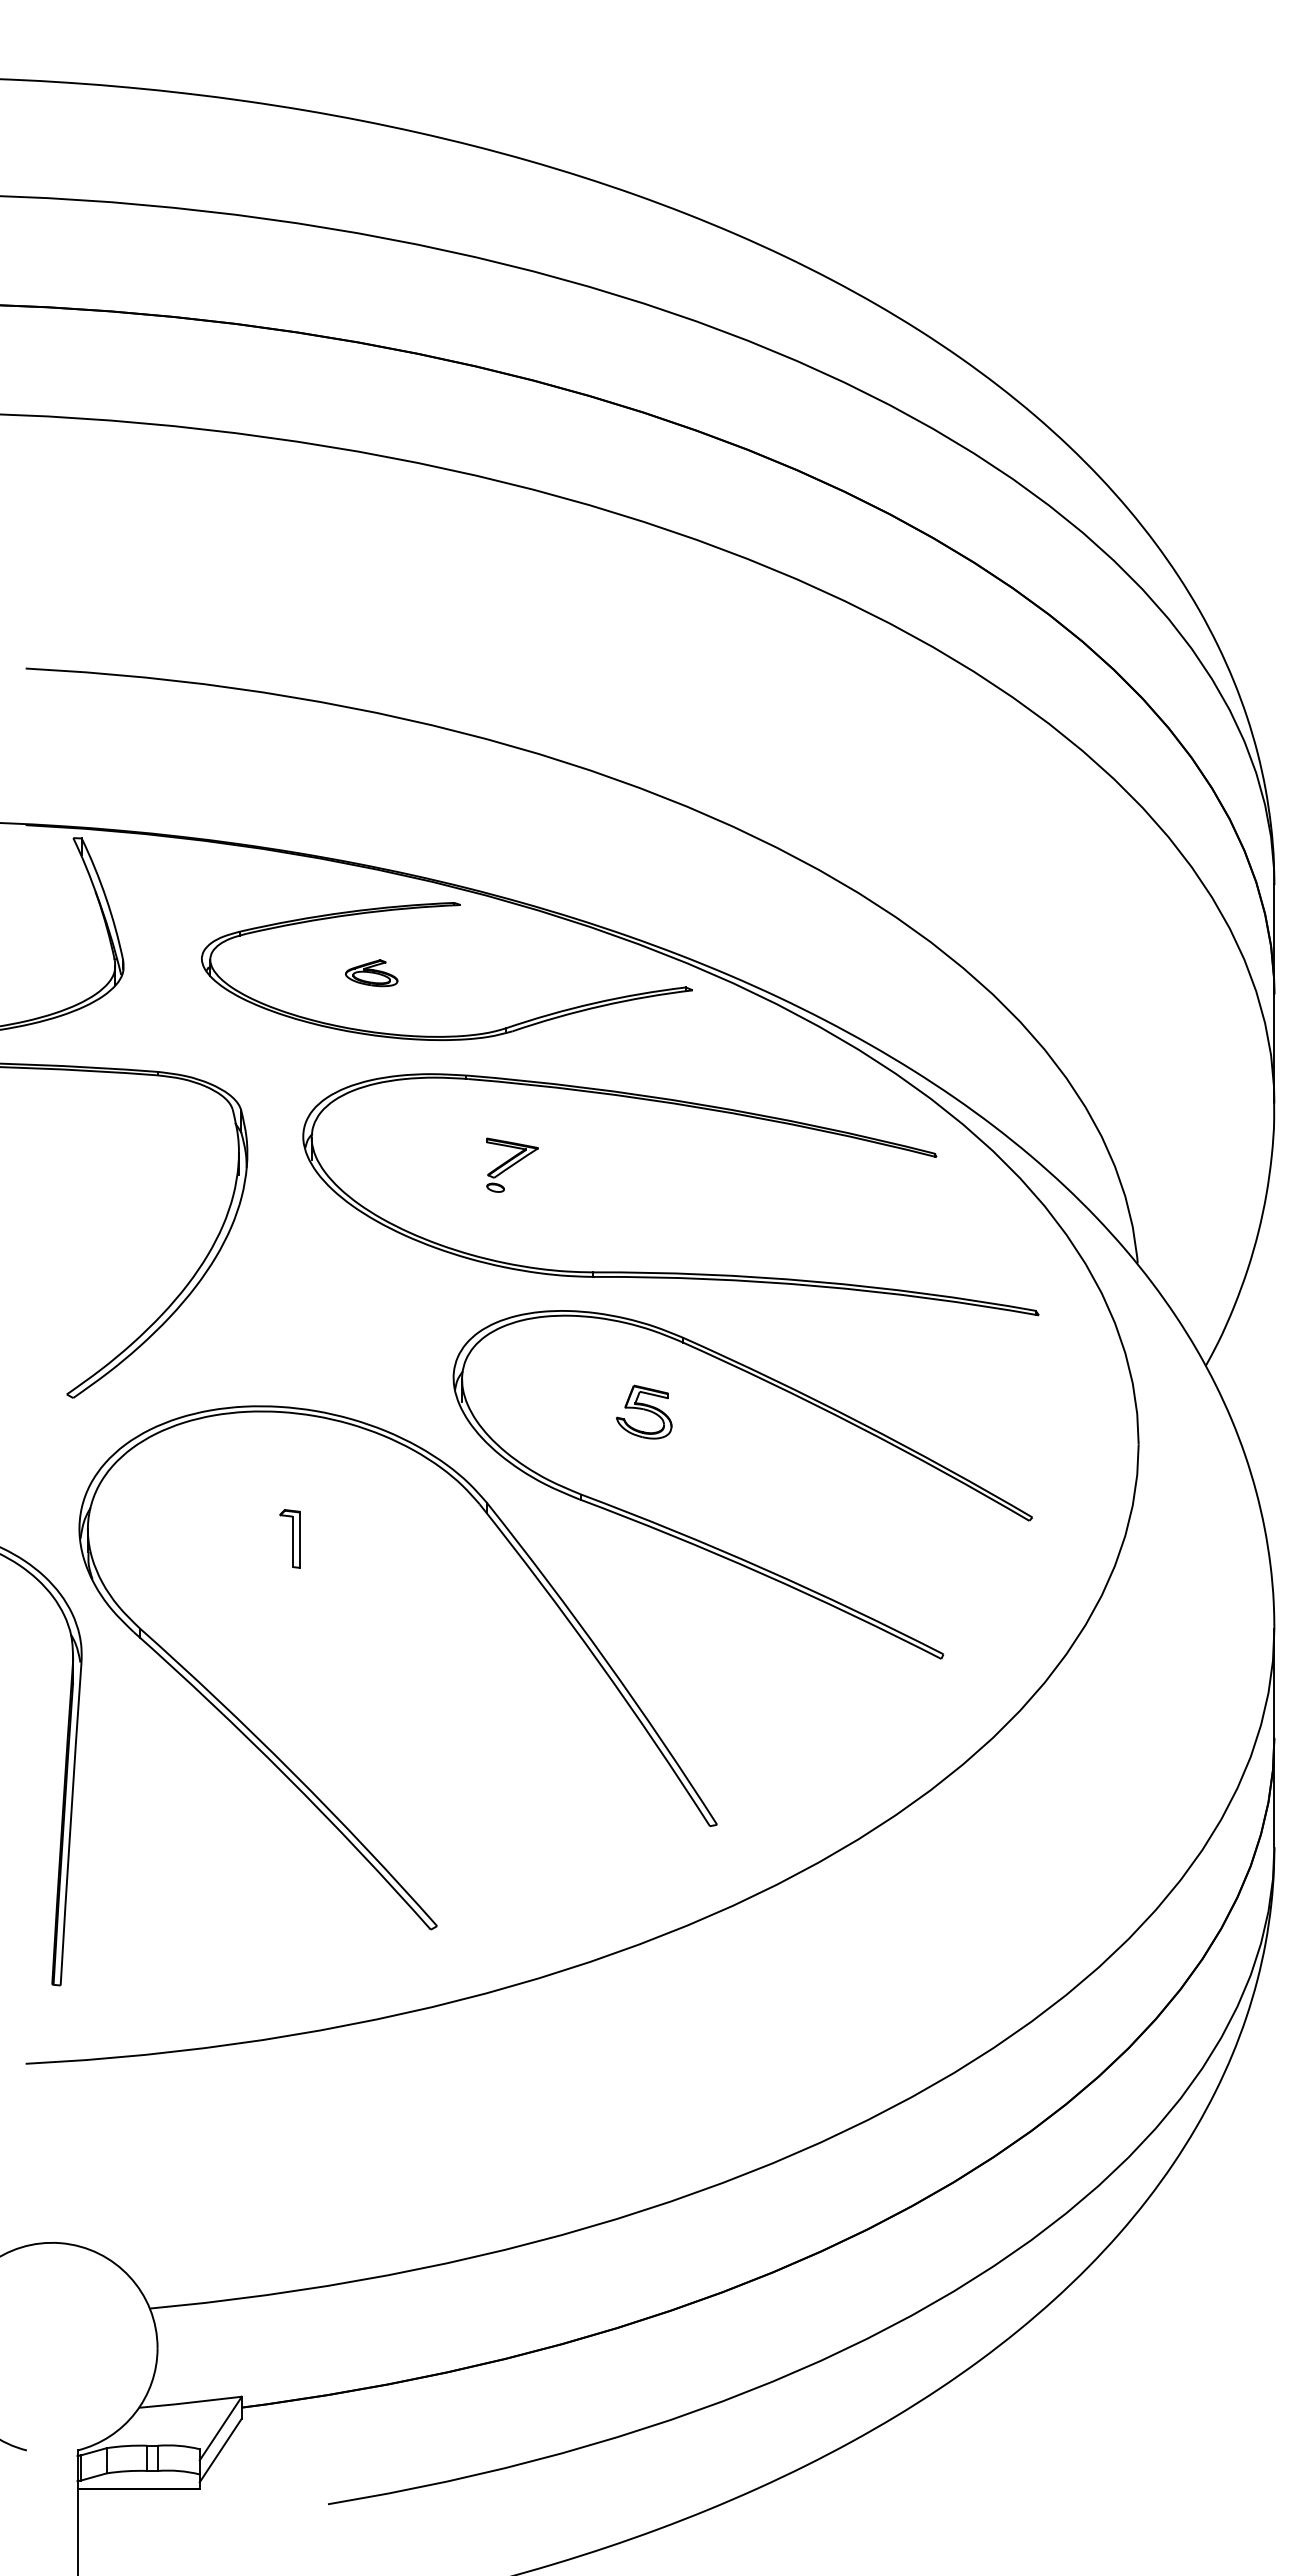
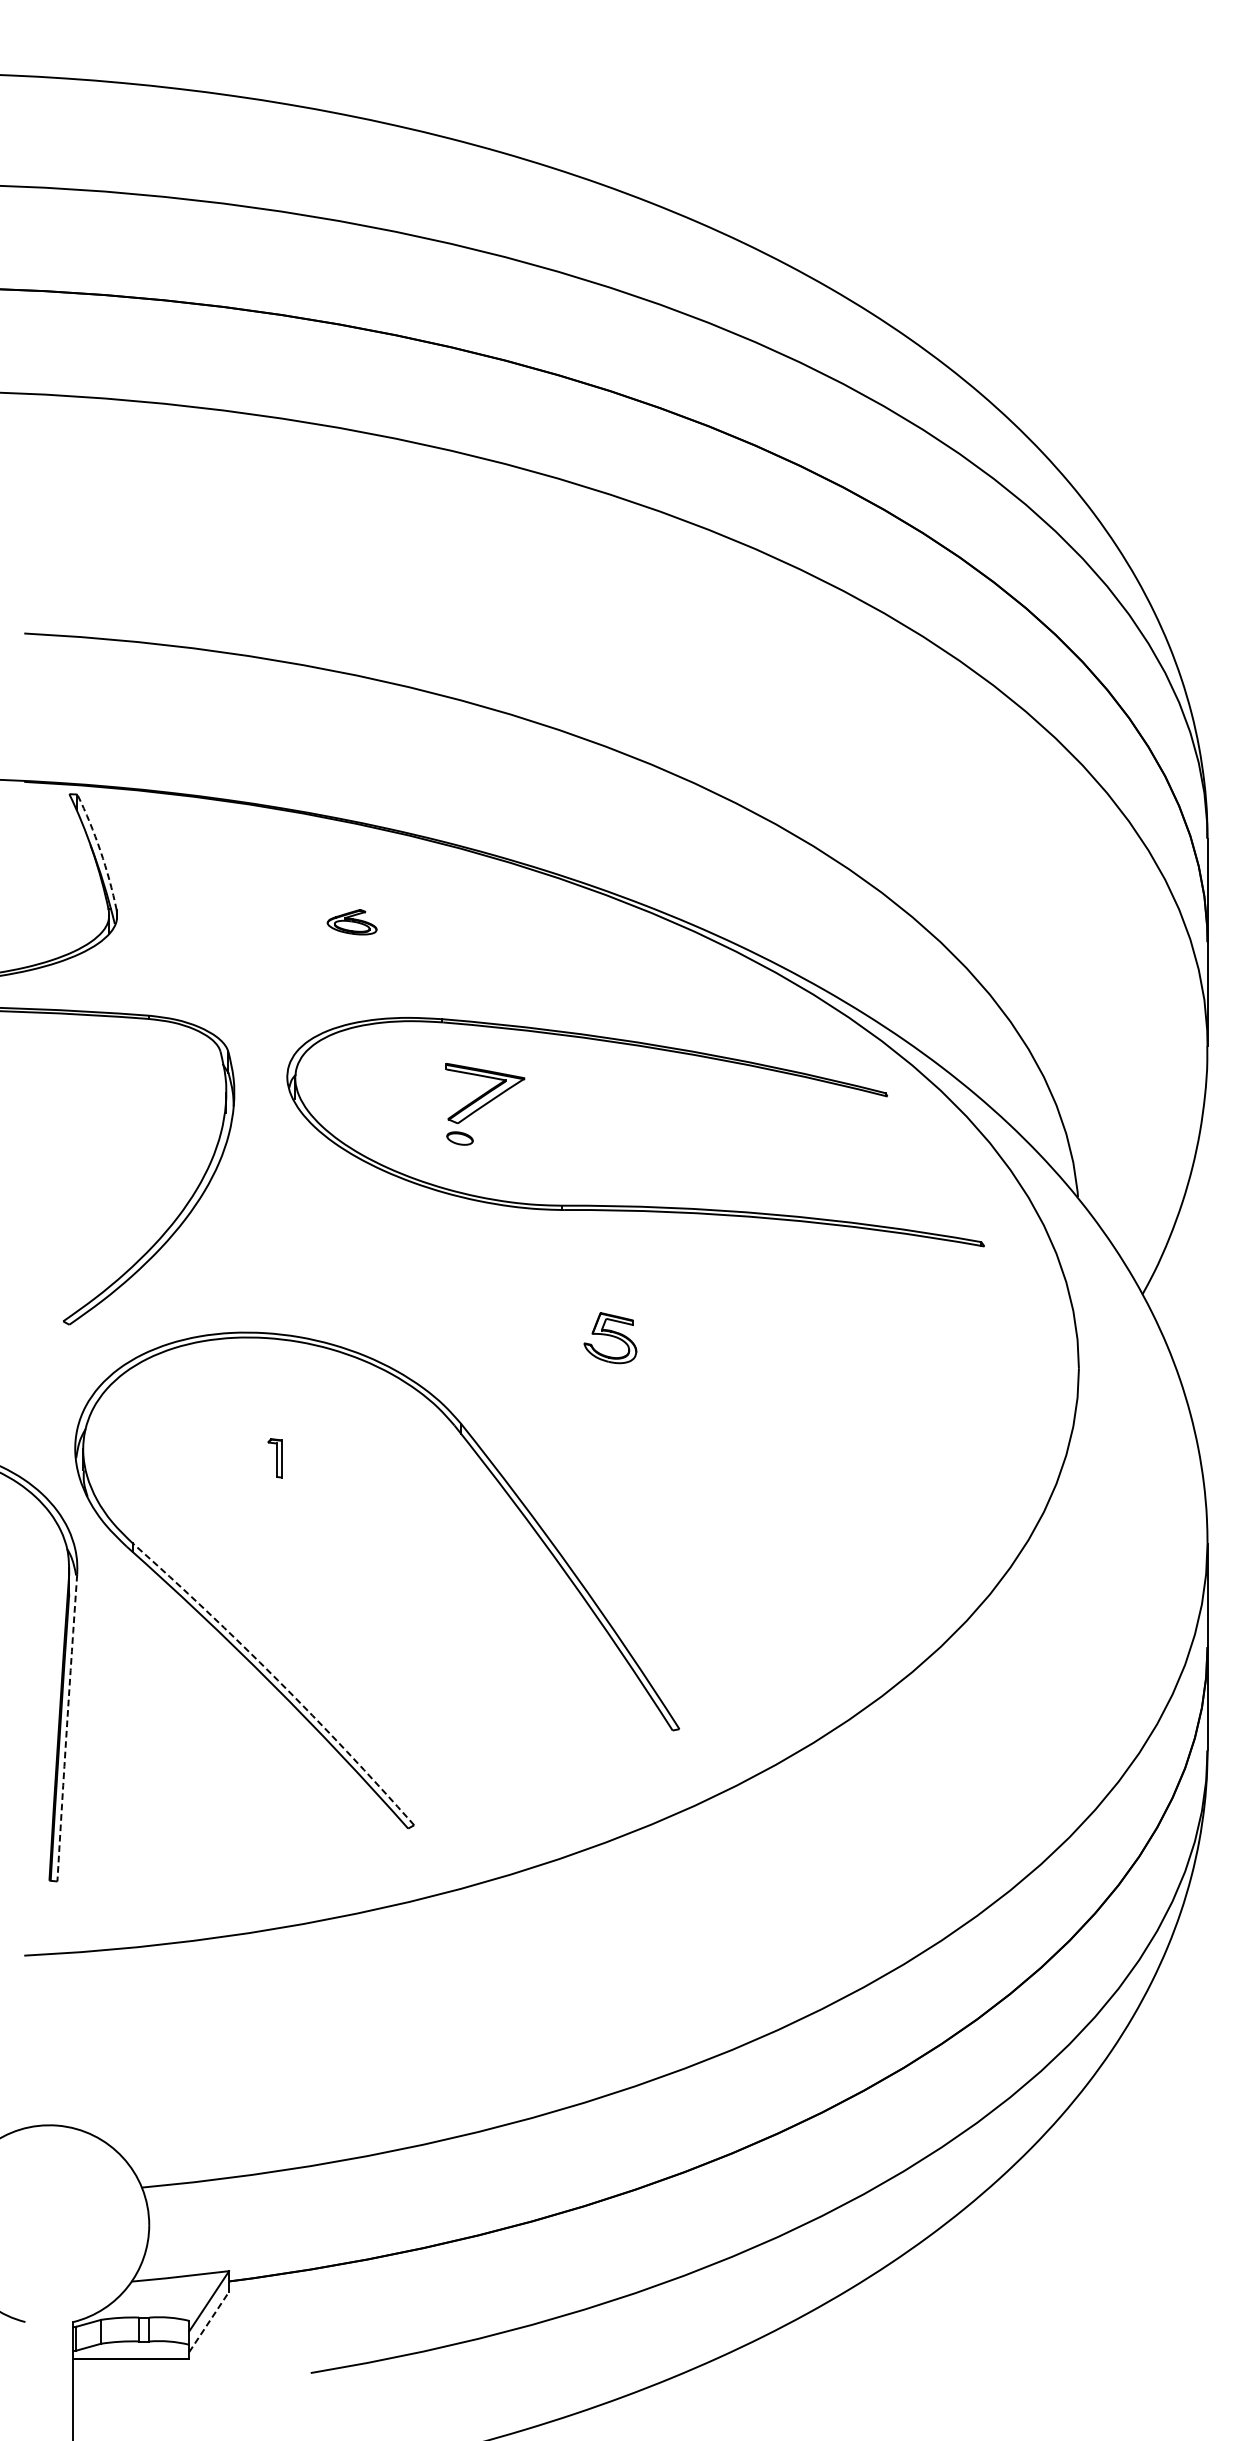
arc: (106, 898) -> (100, 851), solid -> dashed
part: (446, 1035) -> (423, 981), removed
part: (512, 1164) -> (485, 1103), size x1.6
part: (289, 1538) -> (274, 1457), size x0.7
part: (712, 1545) -> (675, 1464), removed
arc: (293, 1773) -> (278, 1680), solid -> dashed
arc: (70, 1823) -> (66, 1727), solid -> dashed
line: (221, 2450) -> (209, 2322), solid -> dashed

